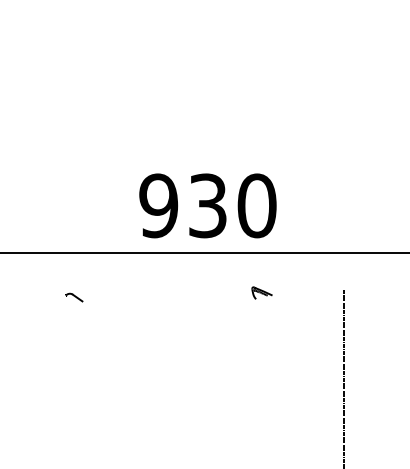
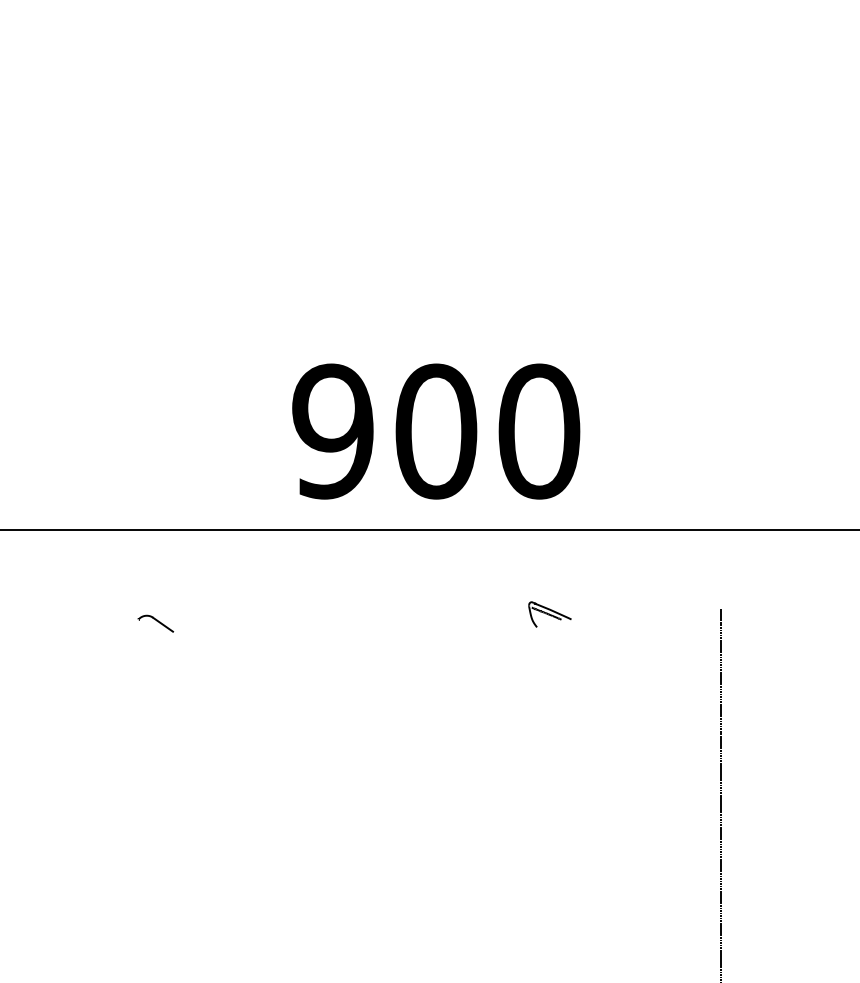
text: (207, 205) -> (435, 430), 930 -> 900

